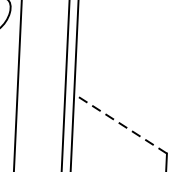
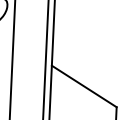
line: (119, 123) -> (83, 86), dashed -> solid

